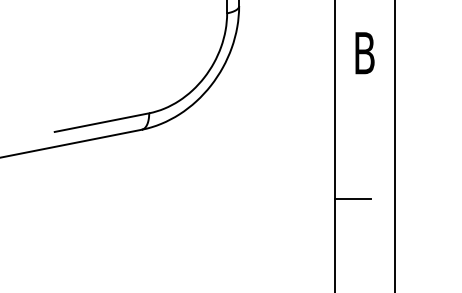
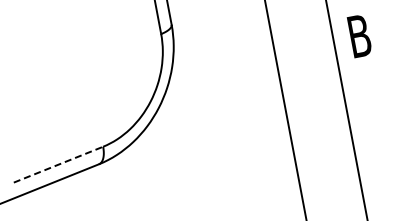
text: (364, 53) -> (359, 36), moved
line: (102, 122) -> (58, 164), solid -> dashed
line: (353, 198) -> (319, 192), removed

